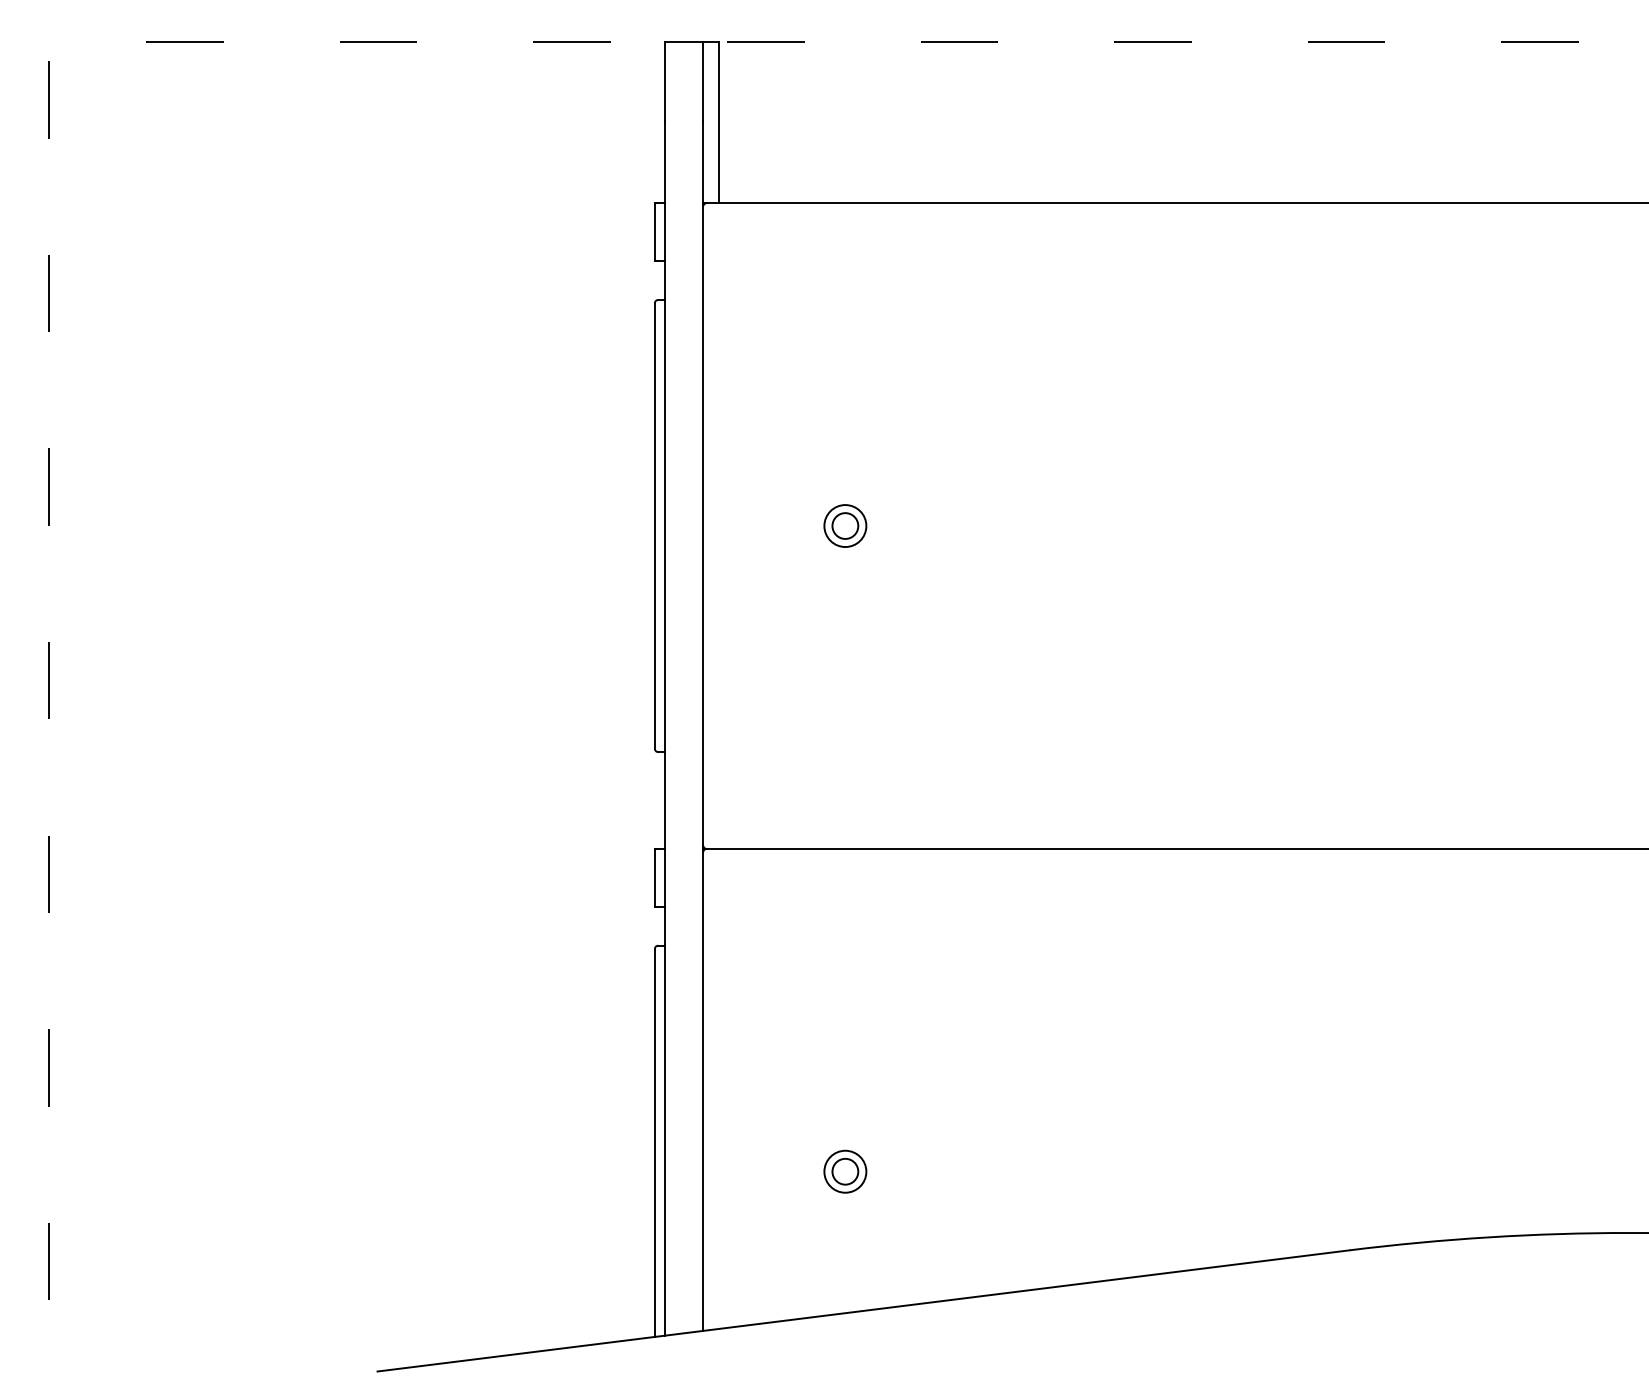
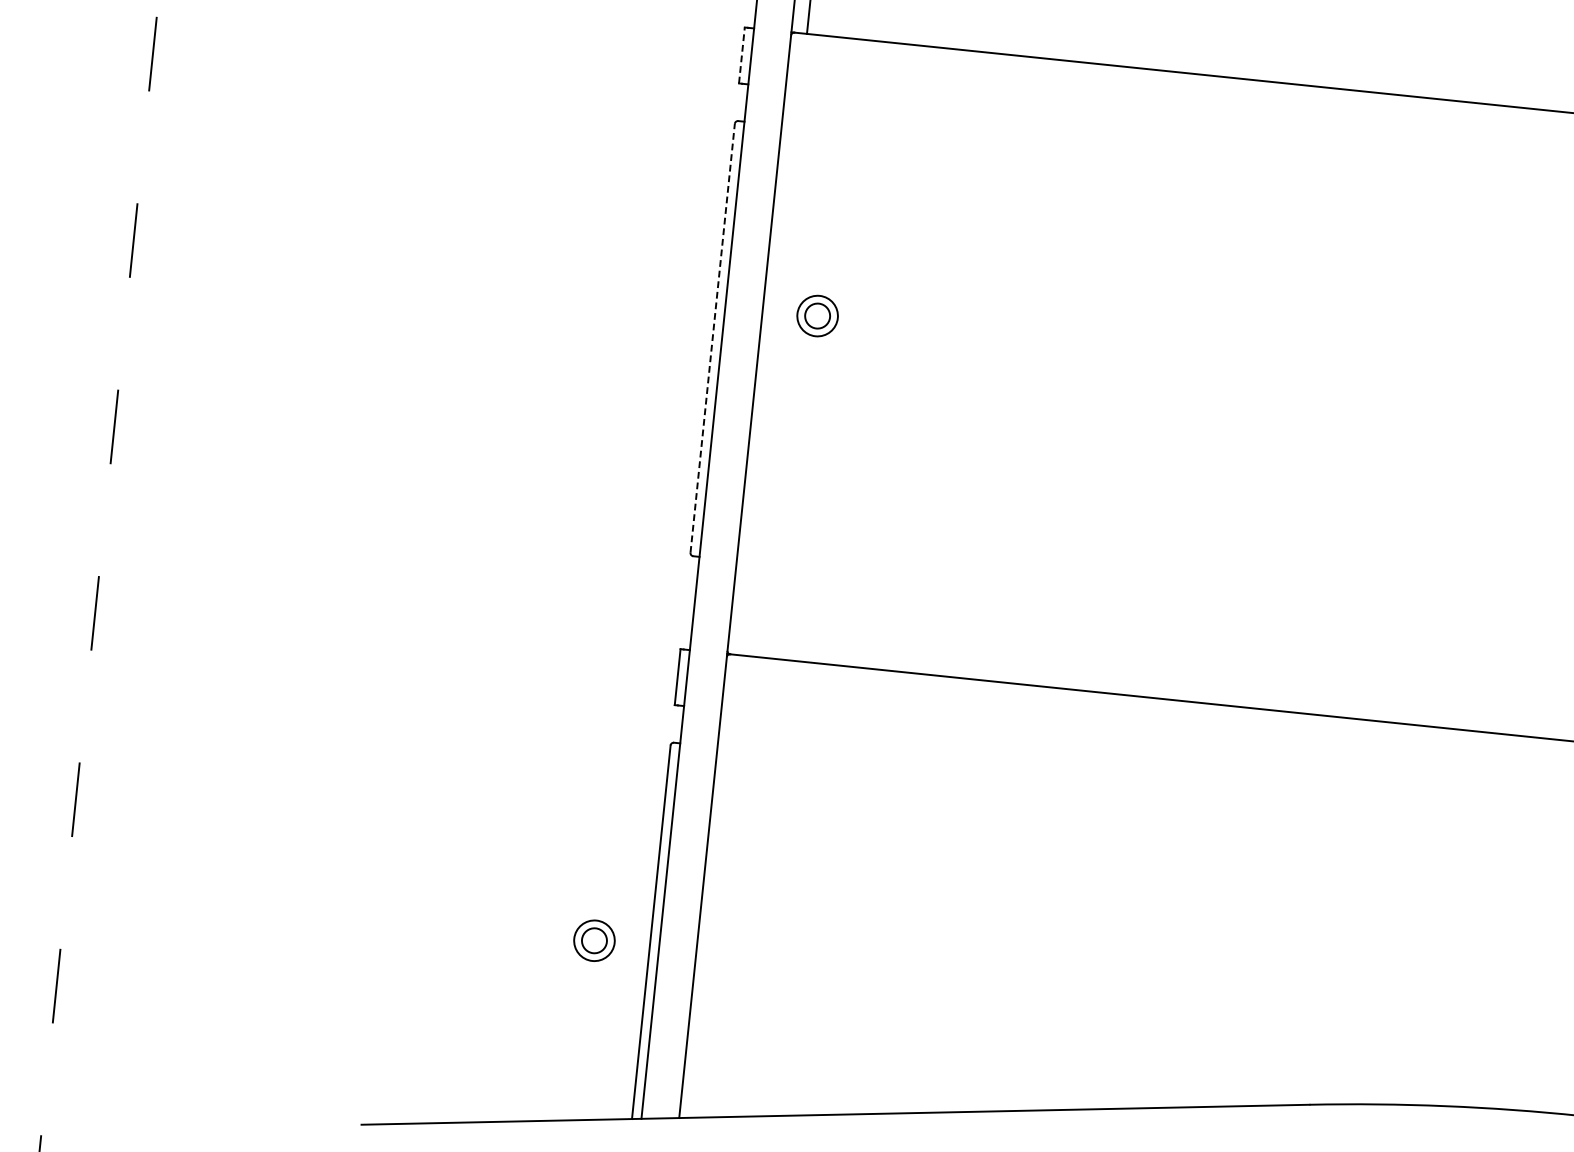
line: (654, 231) -> (741, 54), solid -> dashed
part: (845, 525) -> (817, 315), moved
line: (654, 526) -> (712, 338), solid -> dashed
part: (845, 1171) -> (594, 940), moved

